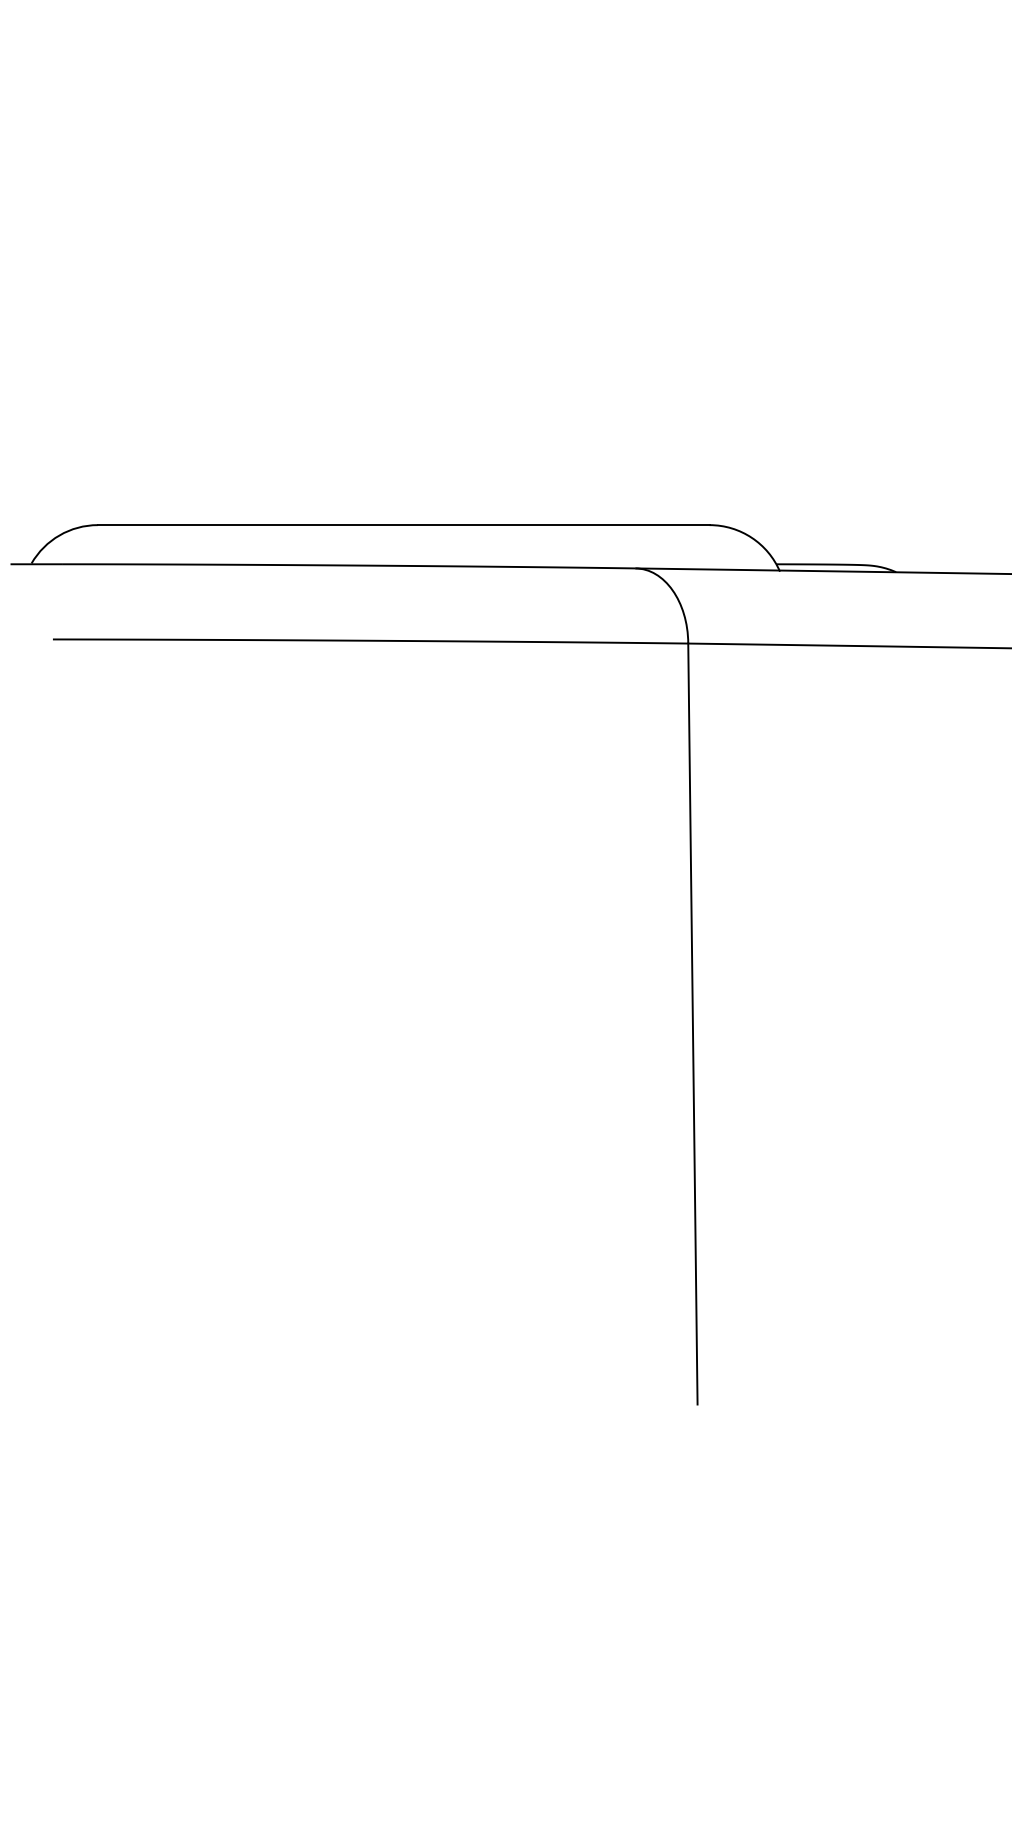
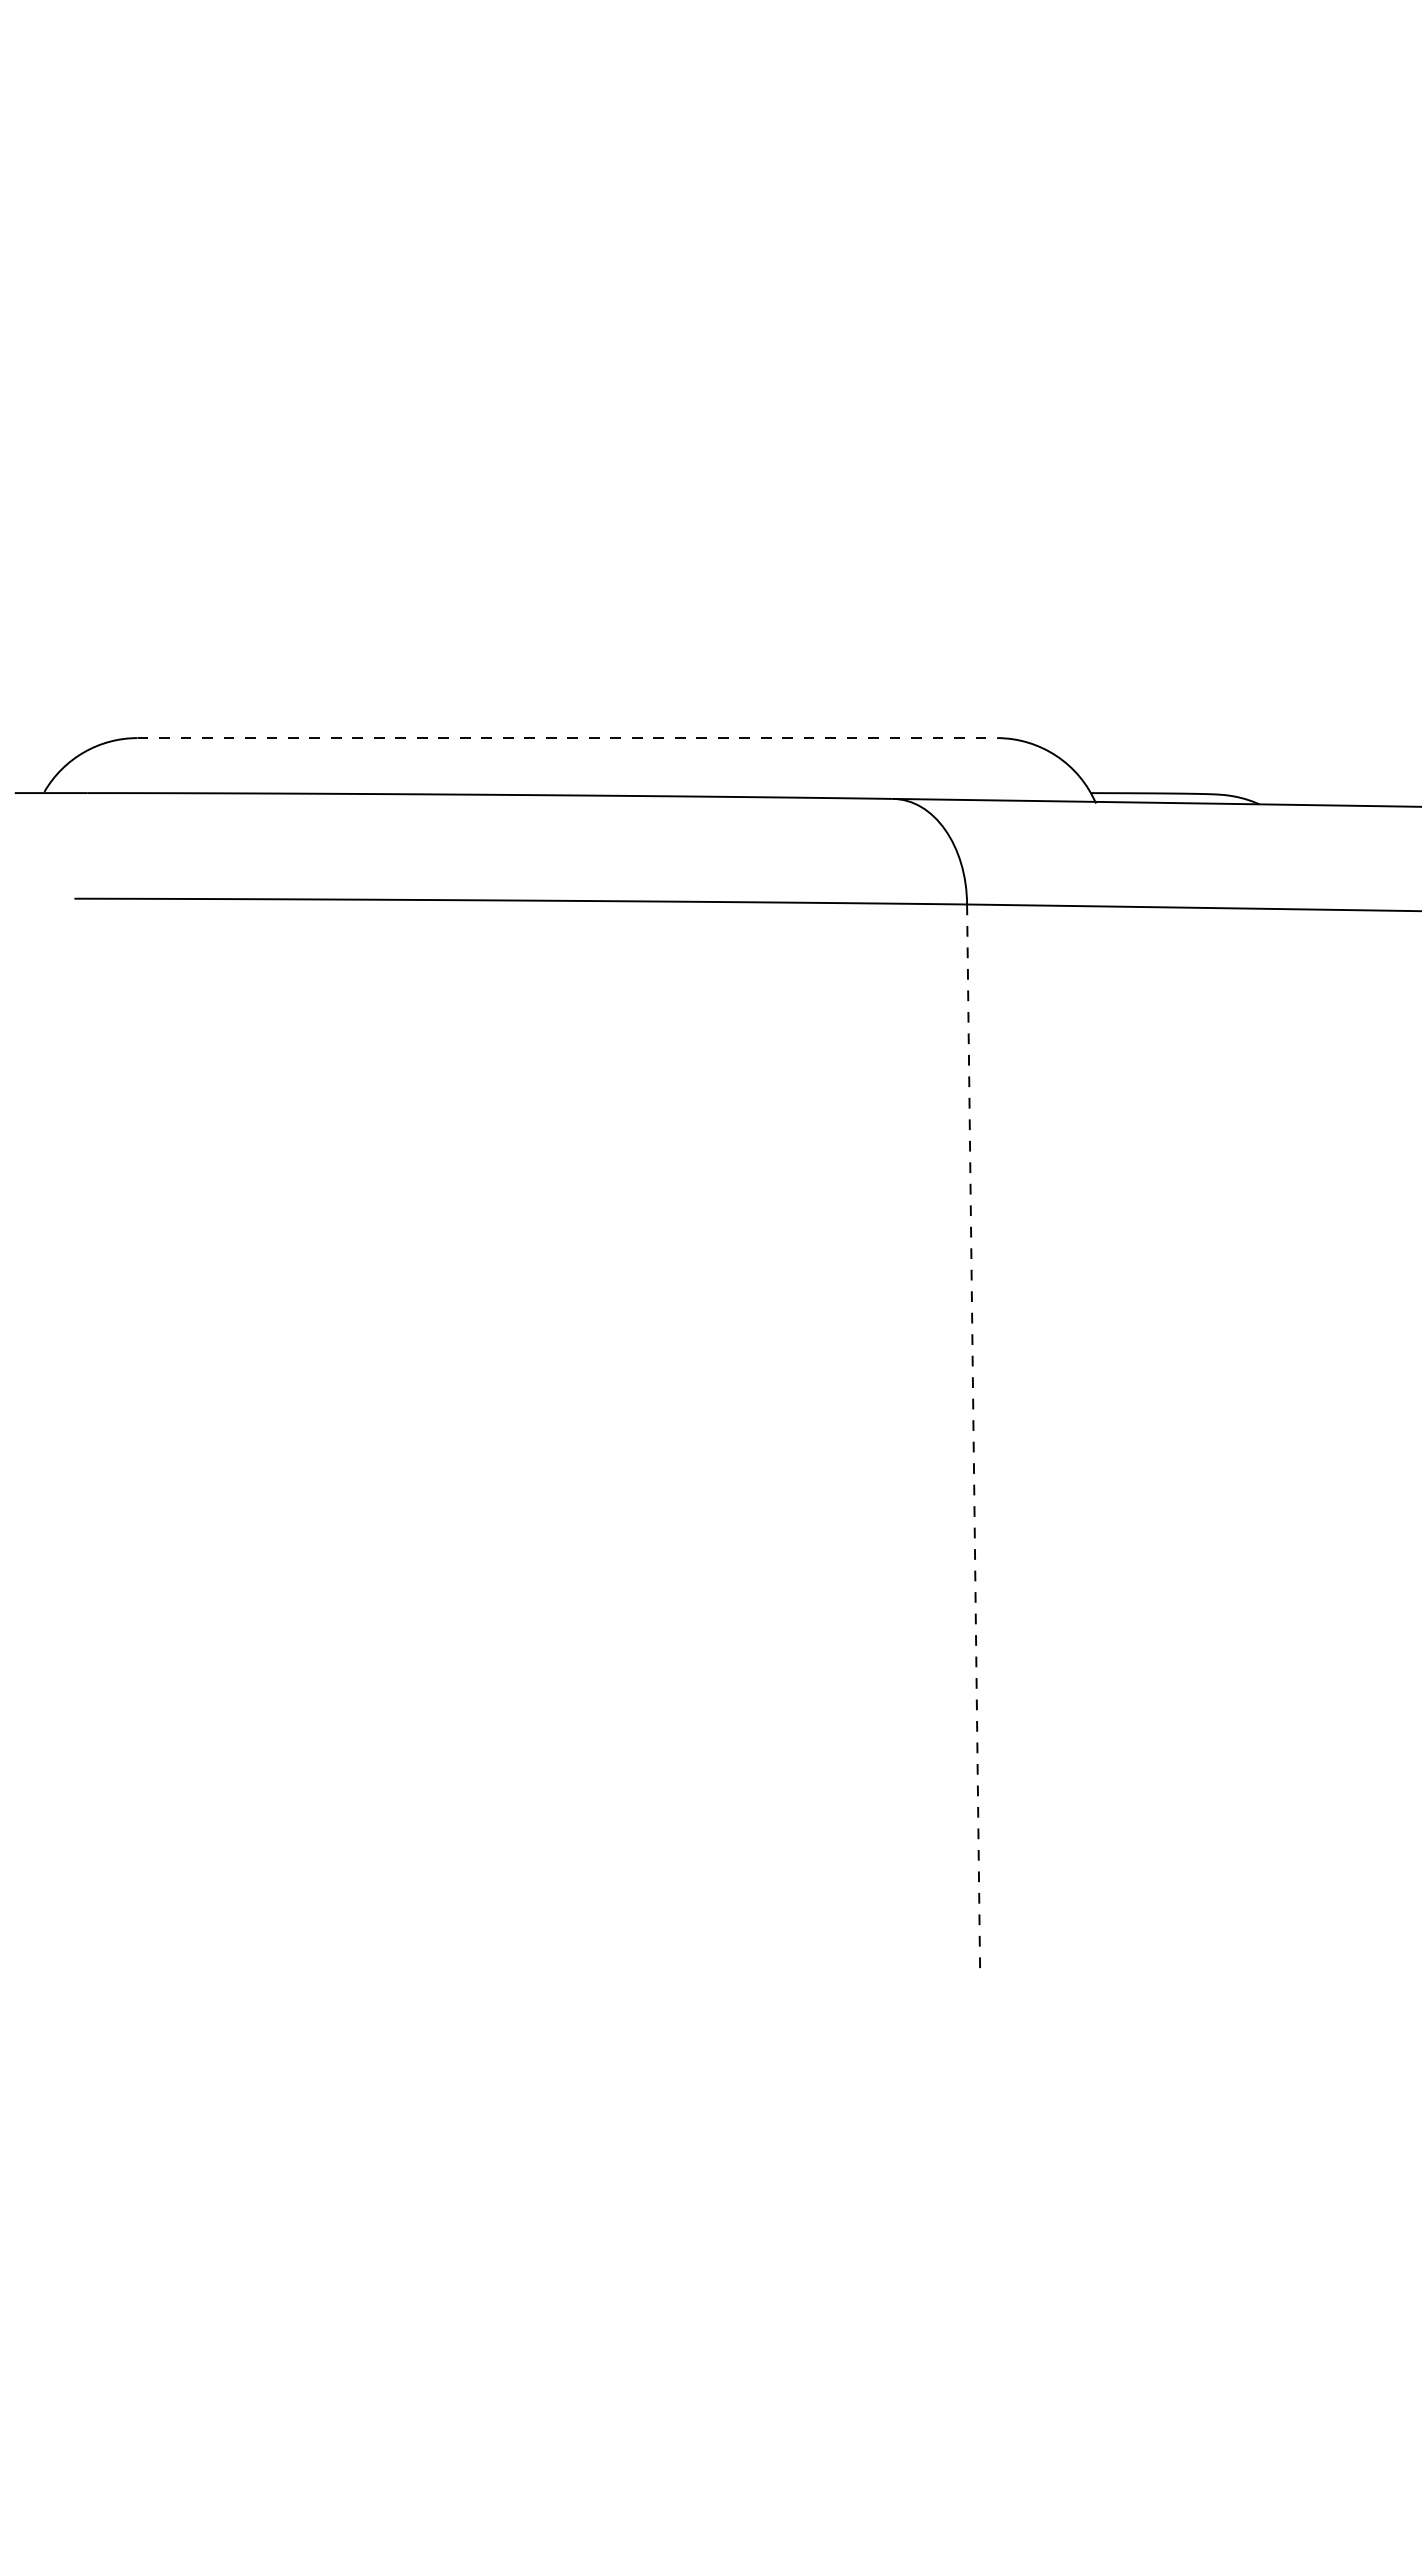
line: (403, 525) -> (567, 738), solid -> dashed
line: (692, 1024) -> (973, 1439), solid -> dashed

